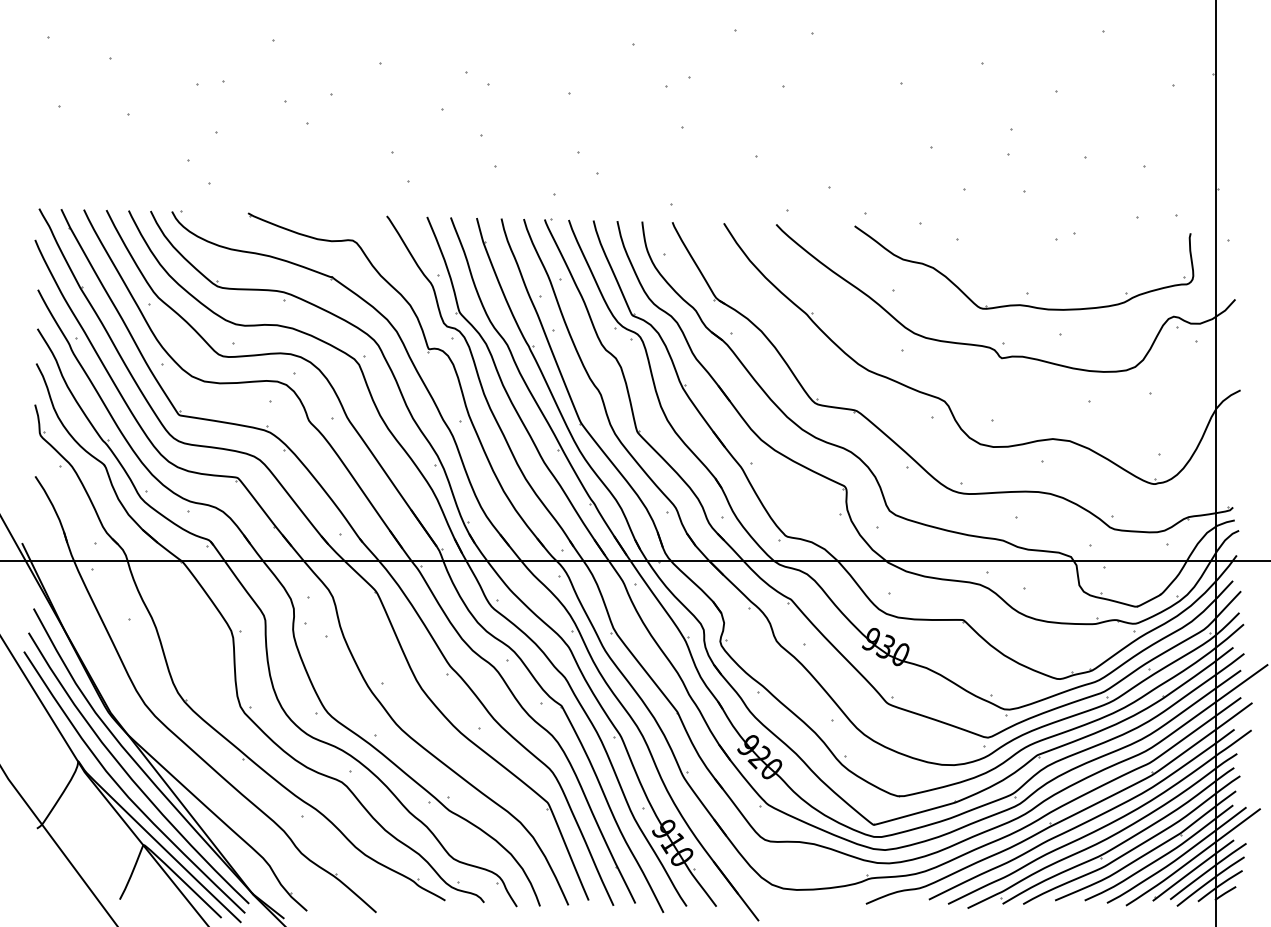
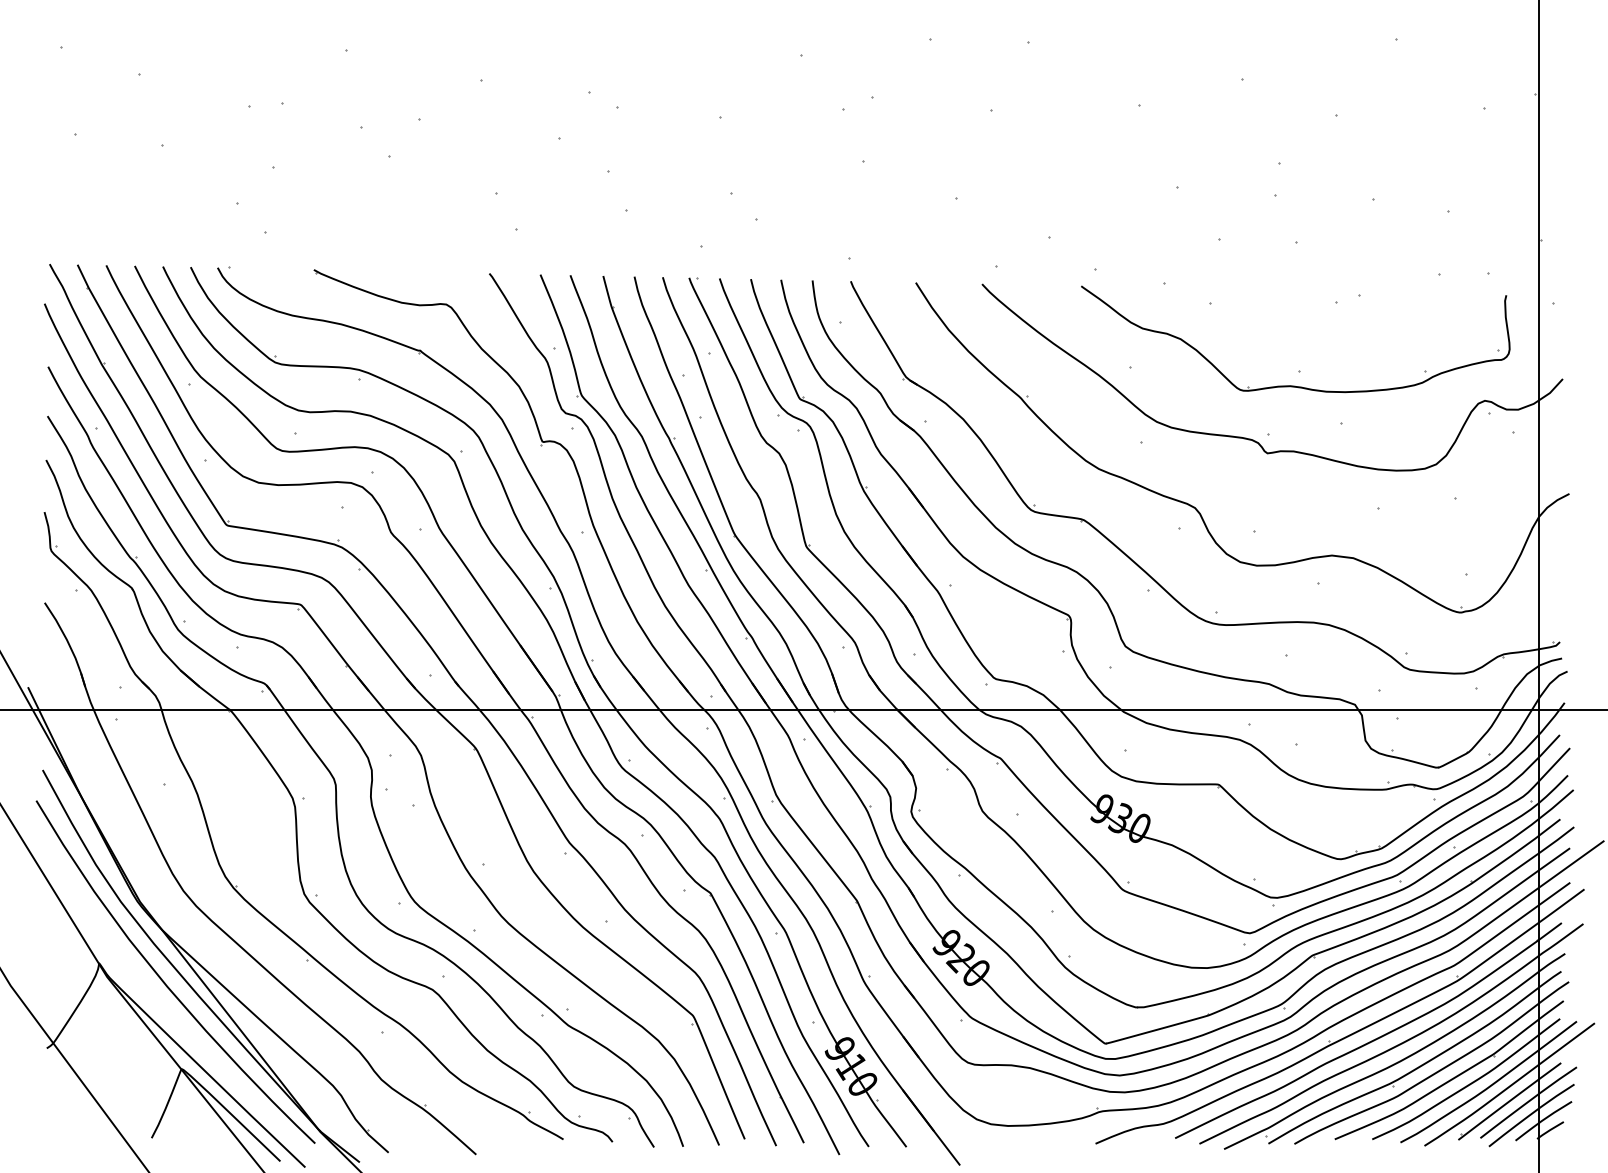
curve: (122, 789) -> (155, 998), removed

